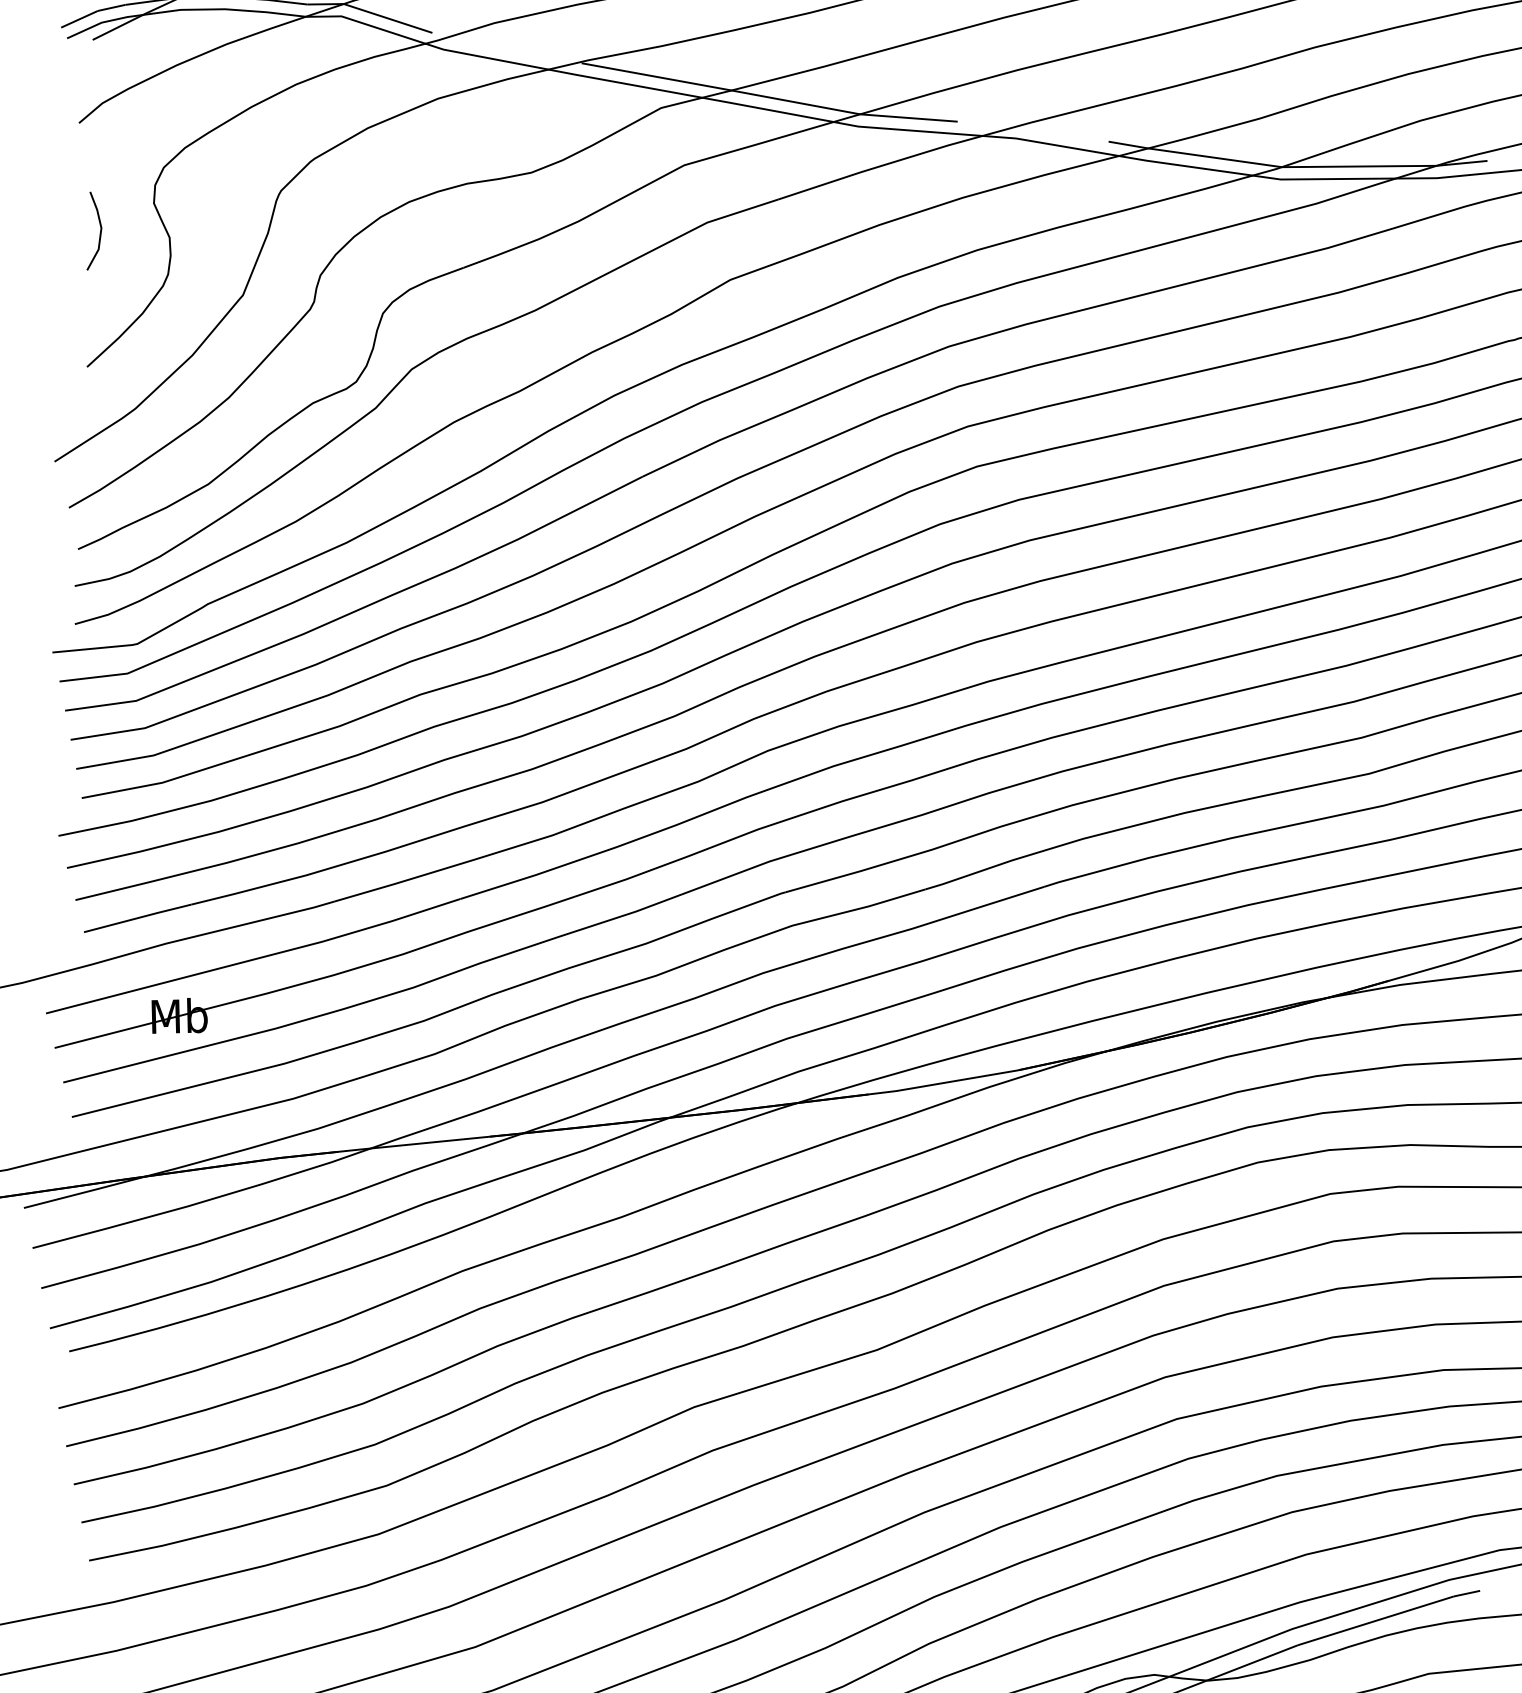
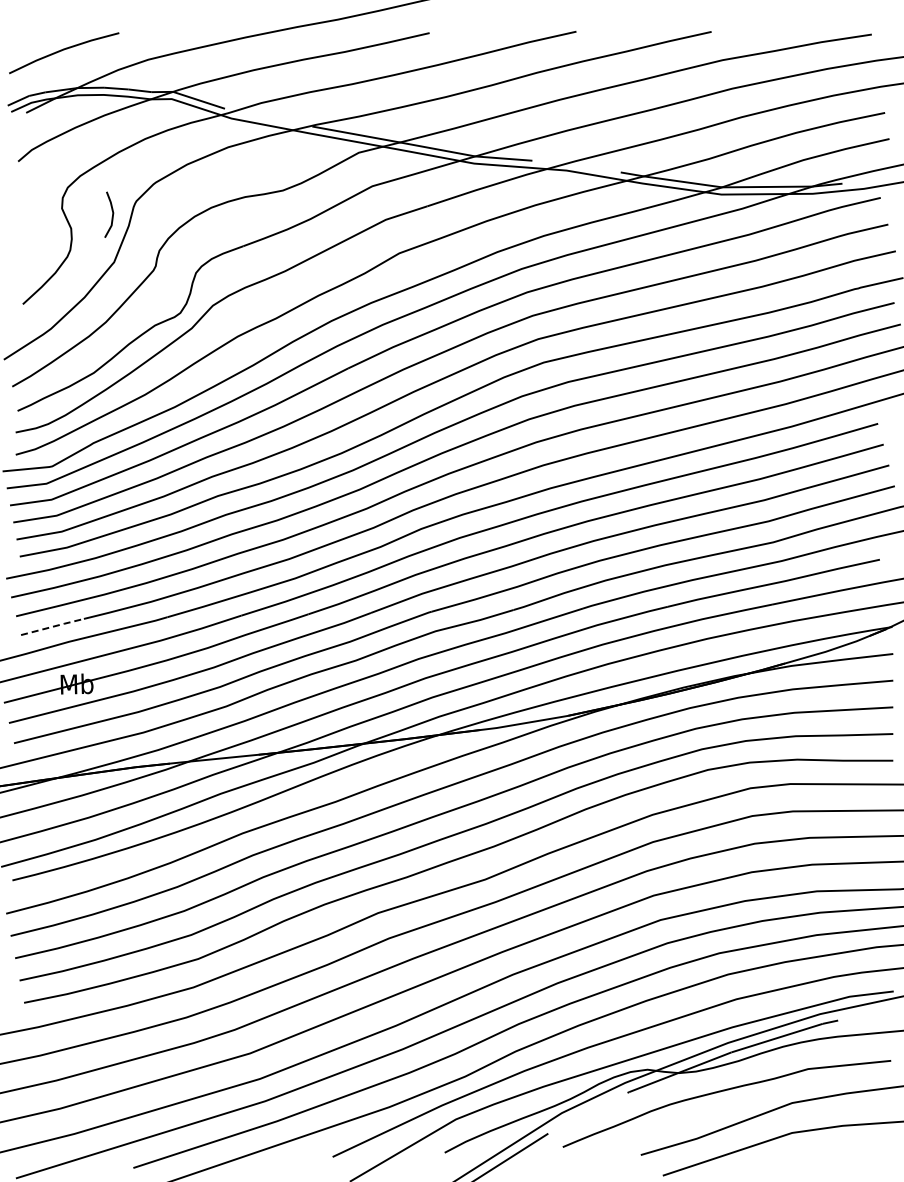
line: (100, 230) -> (112, 214), moved
line: (139, 917) -> (53, 626), solid -> dashed

